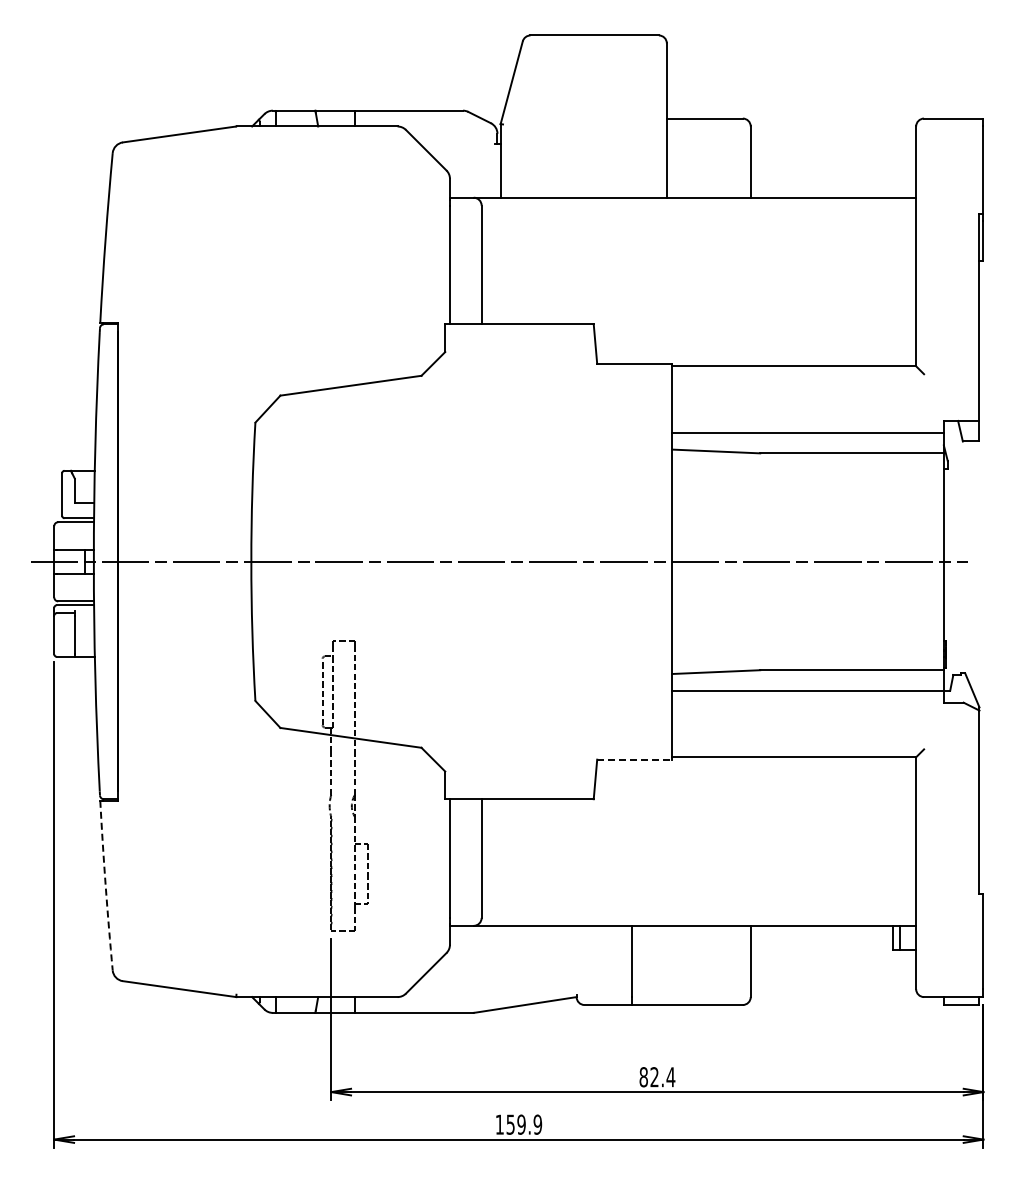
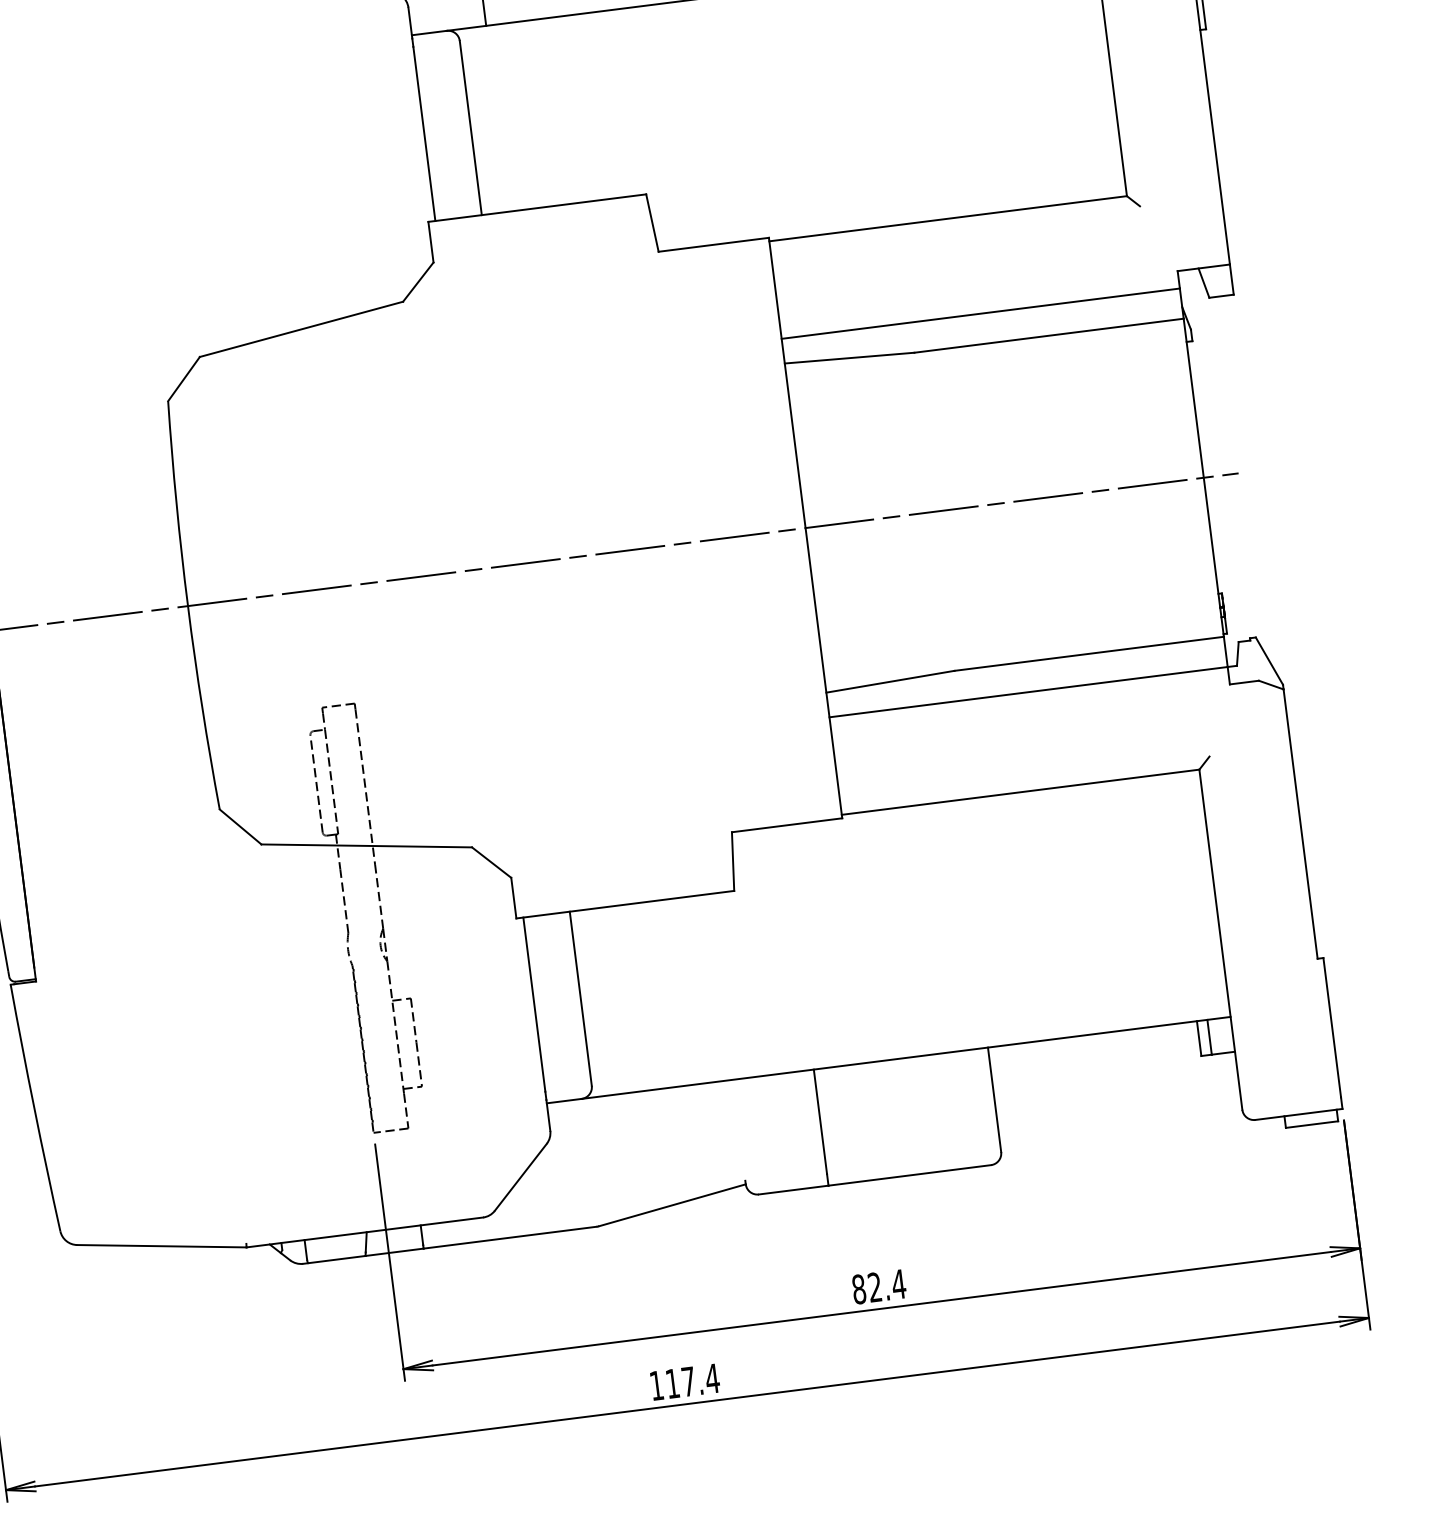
line: (634, 759) -> (786, 825), dashed -> solid
arc: (105, 885) -> (34, 1107), dashed -> solid
text: (524, 1124) -> (692, 1380), 159.9 -> 117.4

